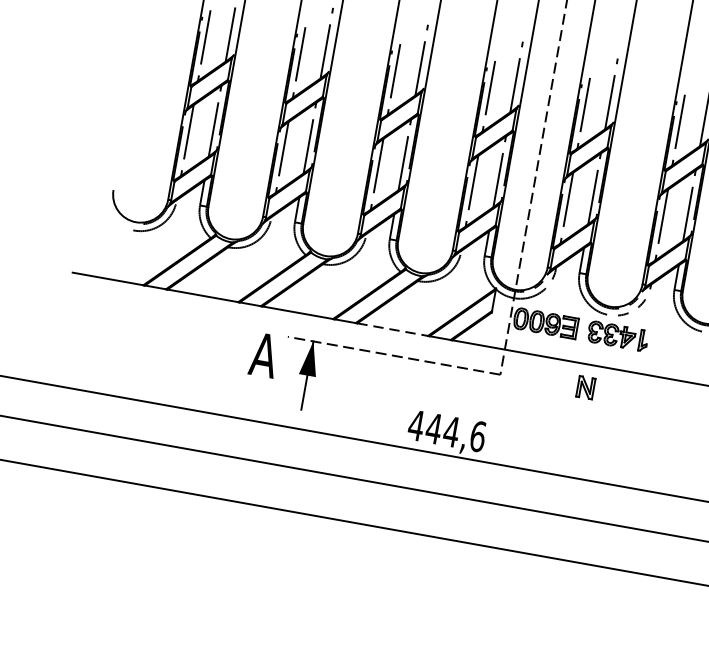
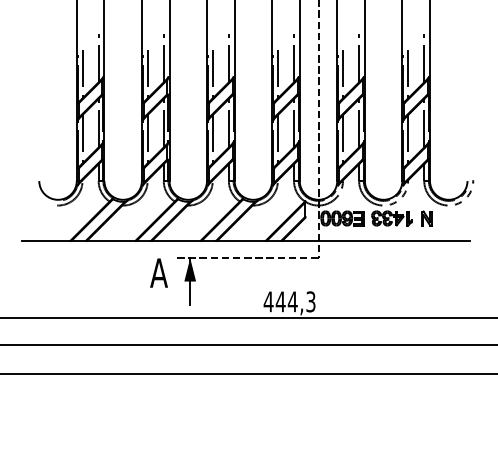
line: (394, 329) -> (242, 240), dashed -> solid
part: (585, 387) -> (426, 218), moved
text: (477, 435) -> (310, 301), 444,6 -> 444,3

